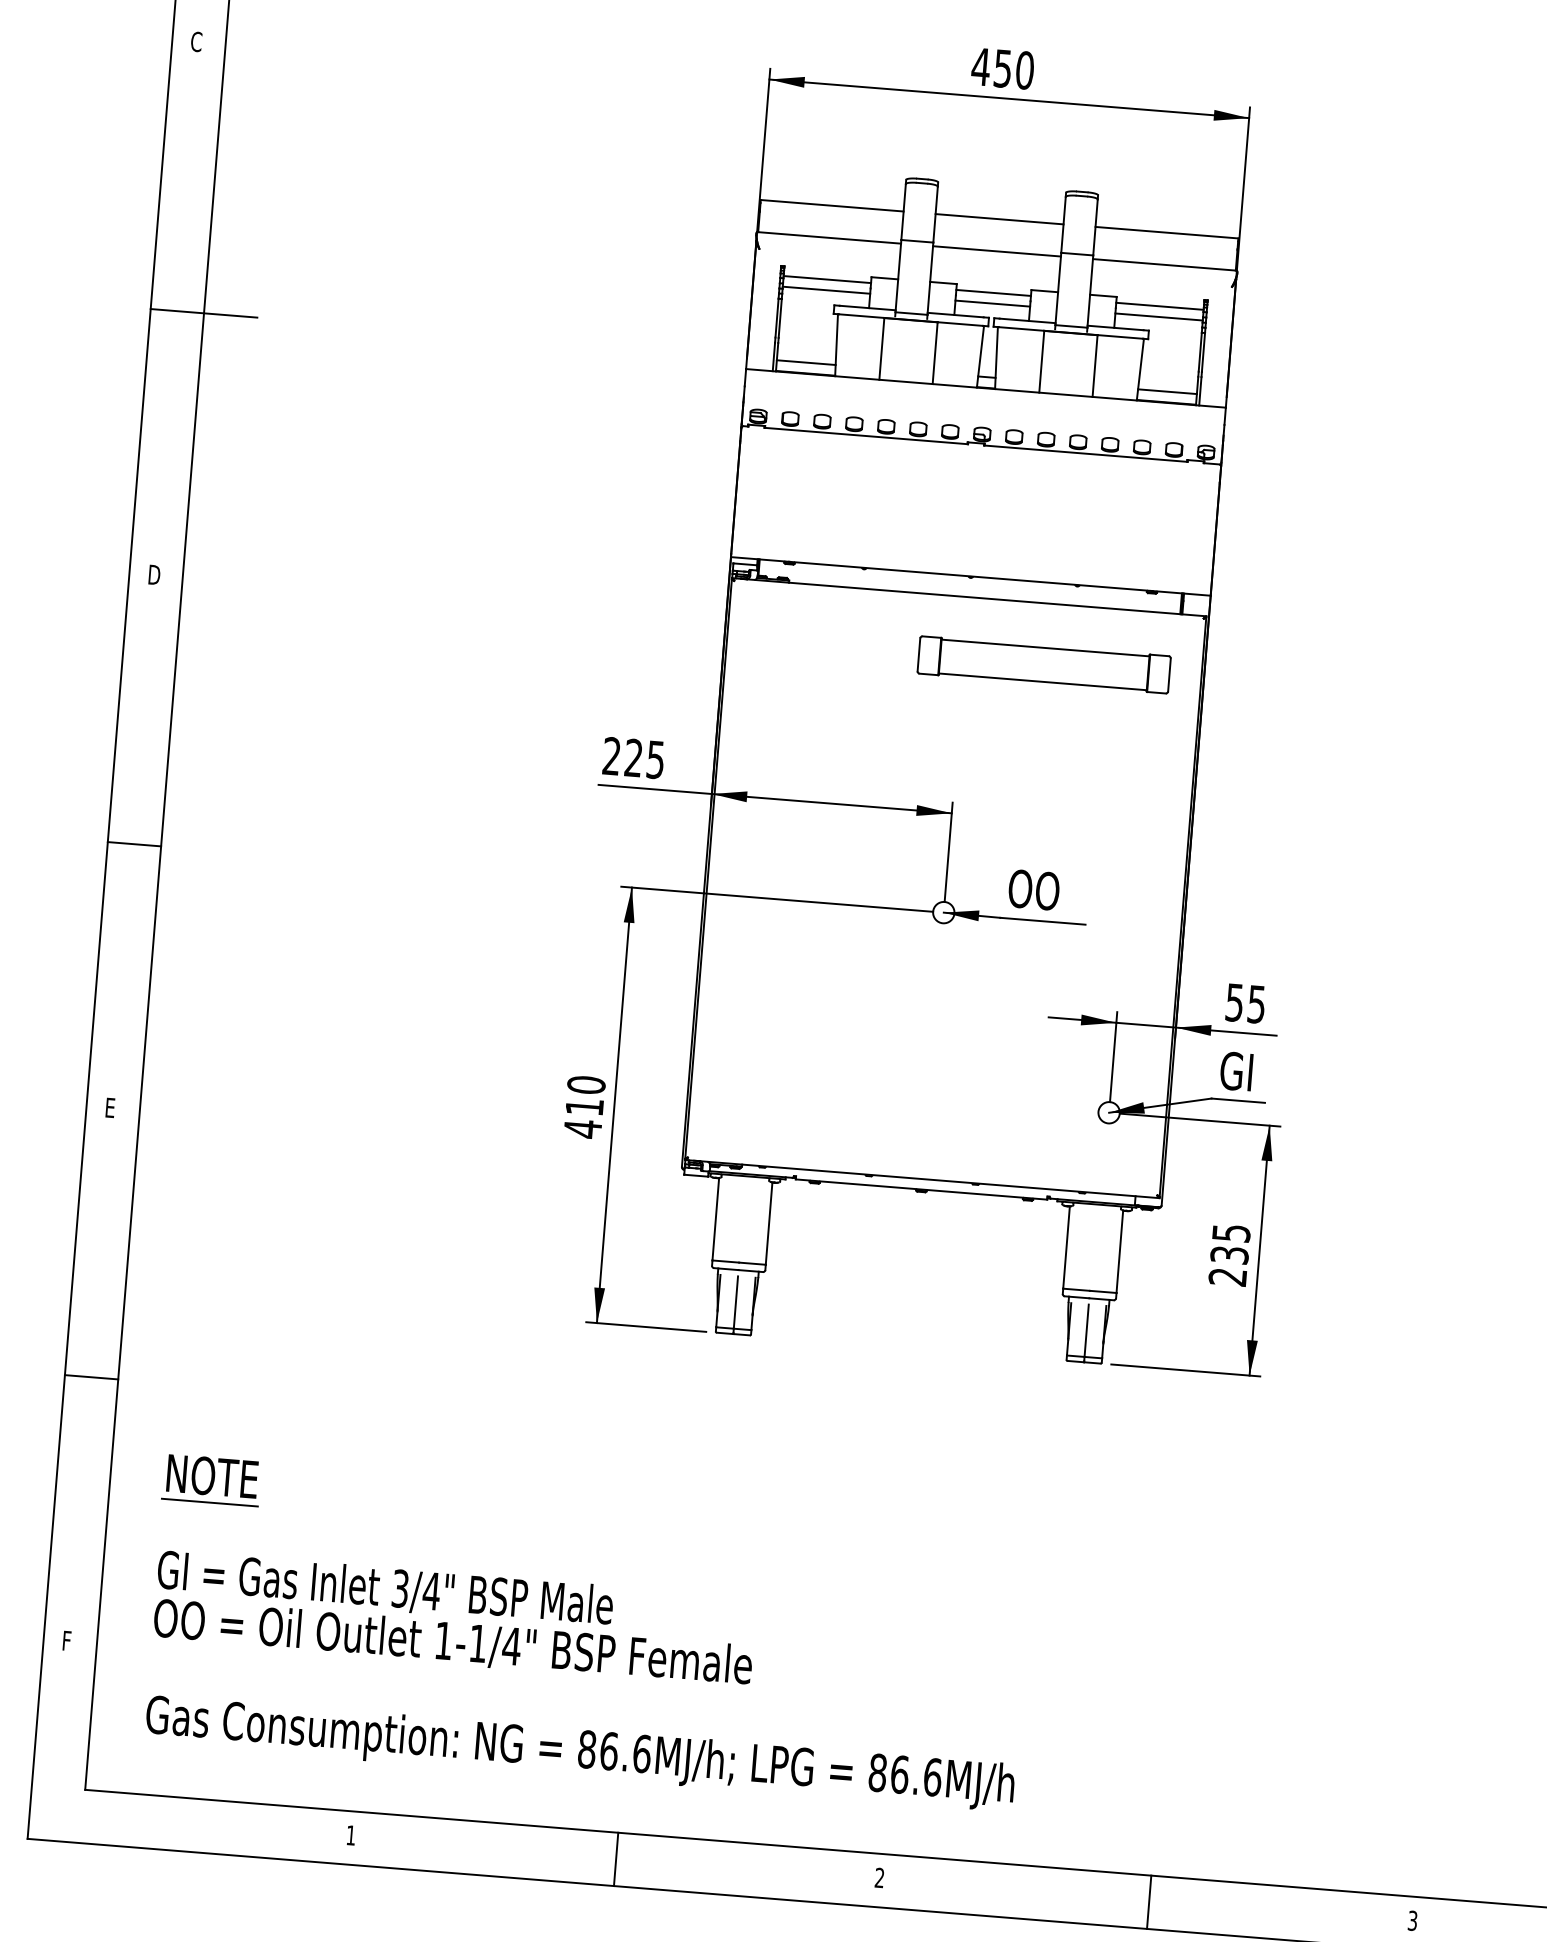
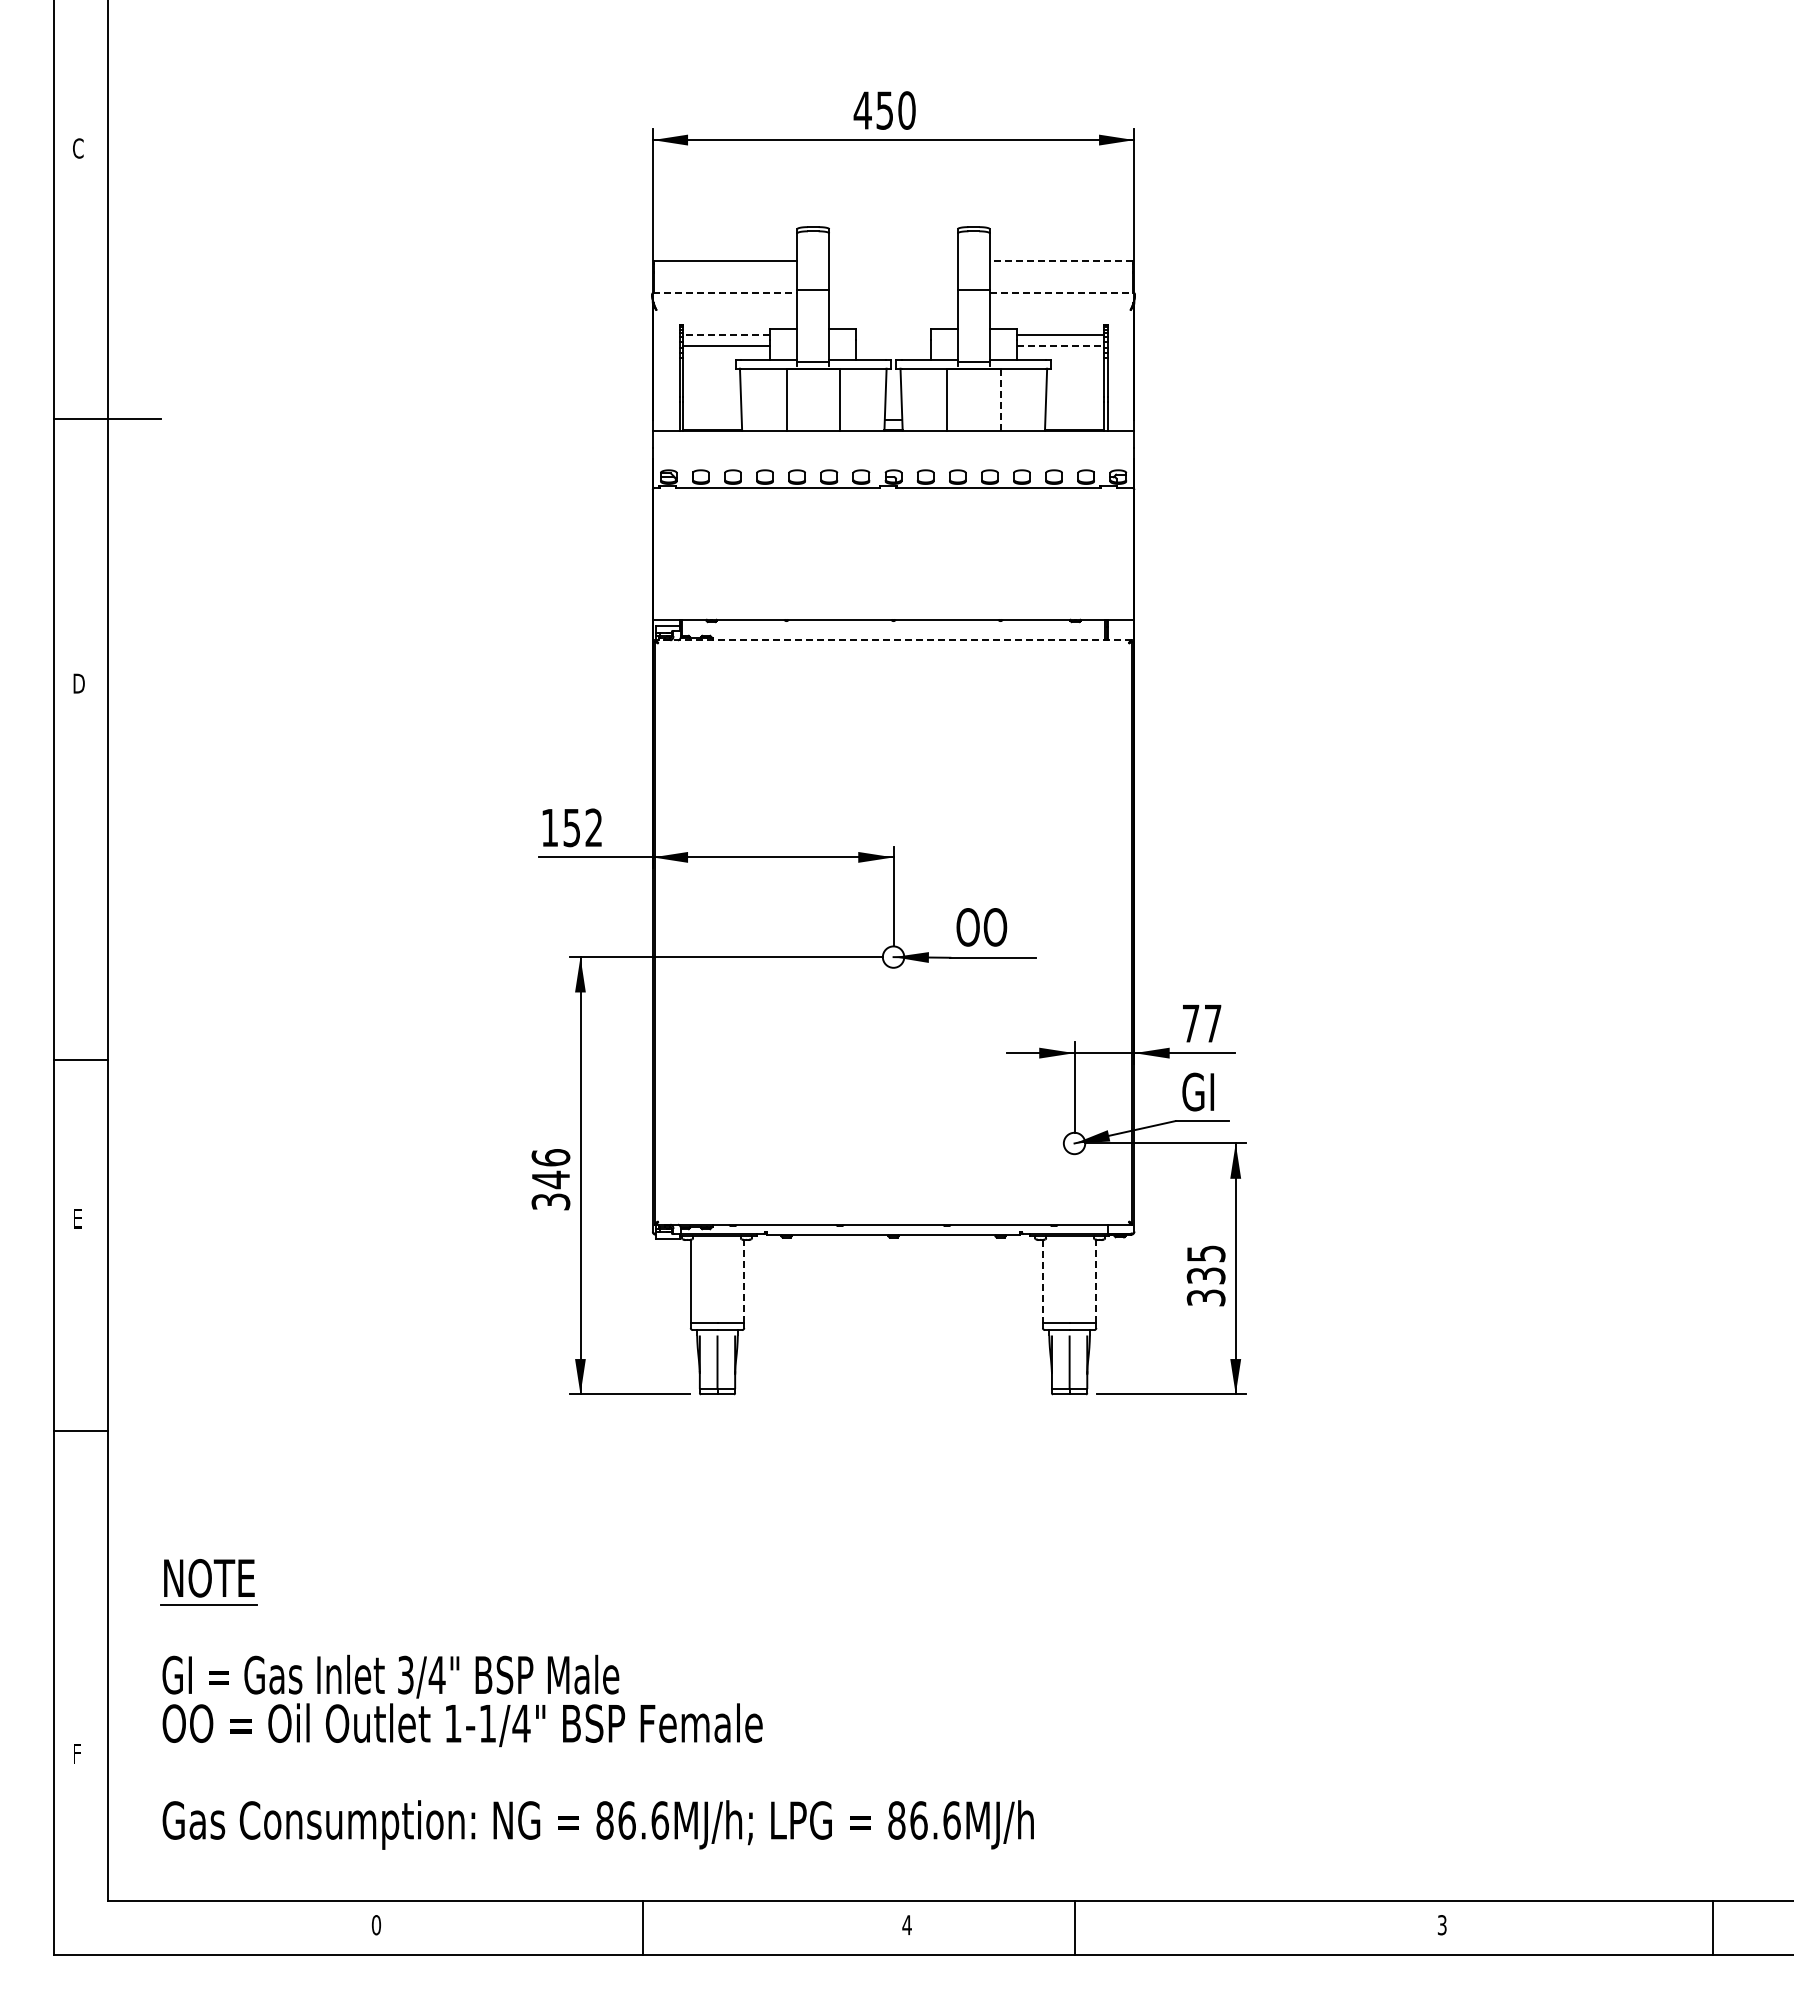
line: (999, 218) -> (893, 260), removed
line: (1166, 232) -> (1061, 260), solid -> dashed
line: (829, 238) -> (725, 293), solid -> dashed
line: (996, 251) -> (893, 293), removed
line: (1165, 265) -> (1062, 293), solid -> dashed
line: (827, 279) -> (726, 334), solid -> dashed
line: (993, 292) -> (893, 334), removed
line: (992, 303) -> (893, 345), removed
line: (1159, 316) -> (1060, 345), solid -> dashed
line: (805, 362) -> (711, 419), removed
line: (1095, 365) -> (1000, 399), solid -> dashed
line: (1167, 391) -> (1074, 419), removed
line: (969, 597) -> (893, 640), solid -> dashed
part: (1043, 664) -> (973, 701), removed
text: (633, 757) -> (571, 827), 225 -> 152
line: (134, 843) -> (80, 1059), moved
text: (1245, 1003) -> (1201, 1023), 55 -> 77
text: (584, 1107) -> (550, 1180), 410 -> 346
line: (769, 1222) -> (744, 1280), solid -> dashed
line: (1066, 1247) -> (1042, 1281), solid -> dashed
line: (1120, 1251) -> (1096, 1280), solid -> dashed
text: (1228, 1276) -> (1206, 1297), 235 -> 335
line: (91, 1376) -> (80, 1430), moved
text: (351, 1835) -> (376, 1925), 1 -> 0
text: (879, 1878) -> (906, 1925), 2 -> 4
line: (1148, 1901) -> (1074, 1927), moved

